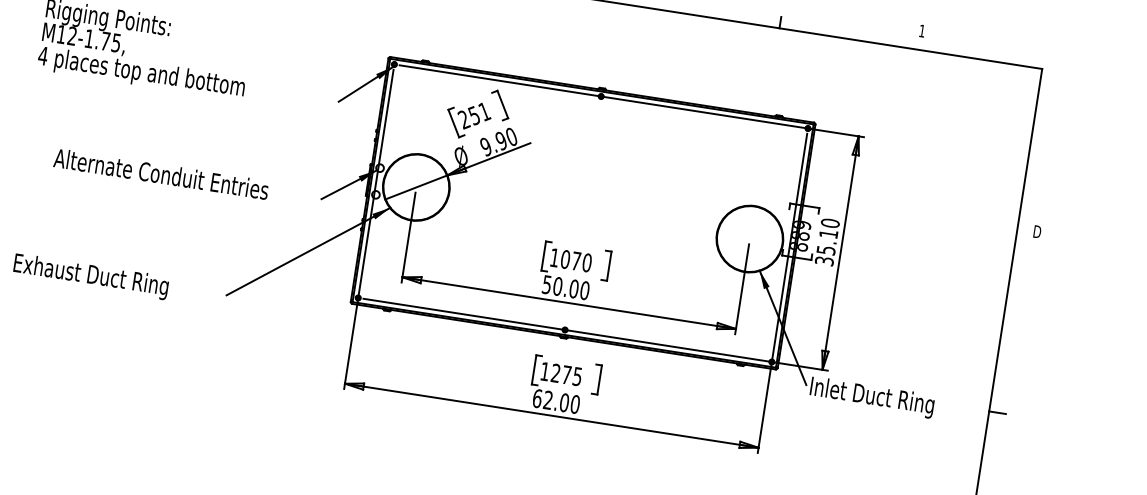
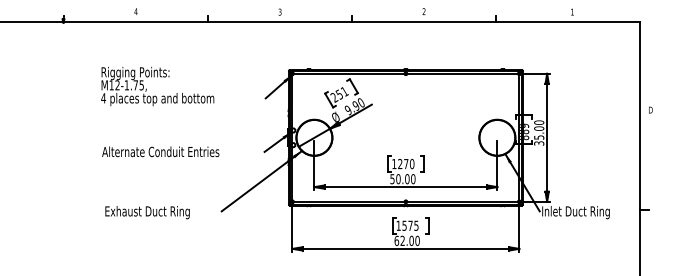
text: (161, 173) -> (160, 151), moved
text: (829, 233) -> (539, 128), 35.10 -> 35.00
text: (565, 260) -> (400, 164), 1070 -> 1270
text: (555, 372) -> (404, 225), 1275 -> 1575

